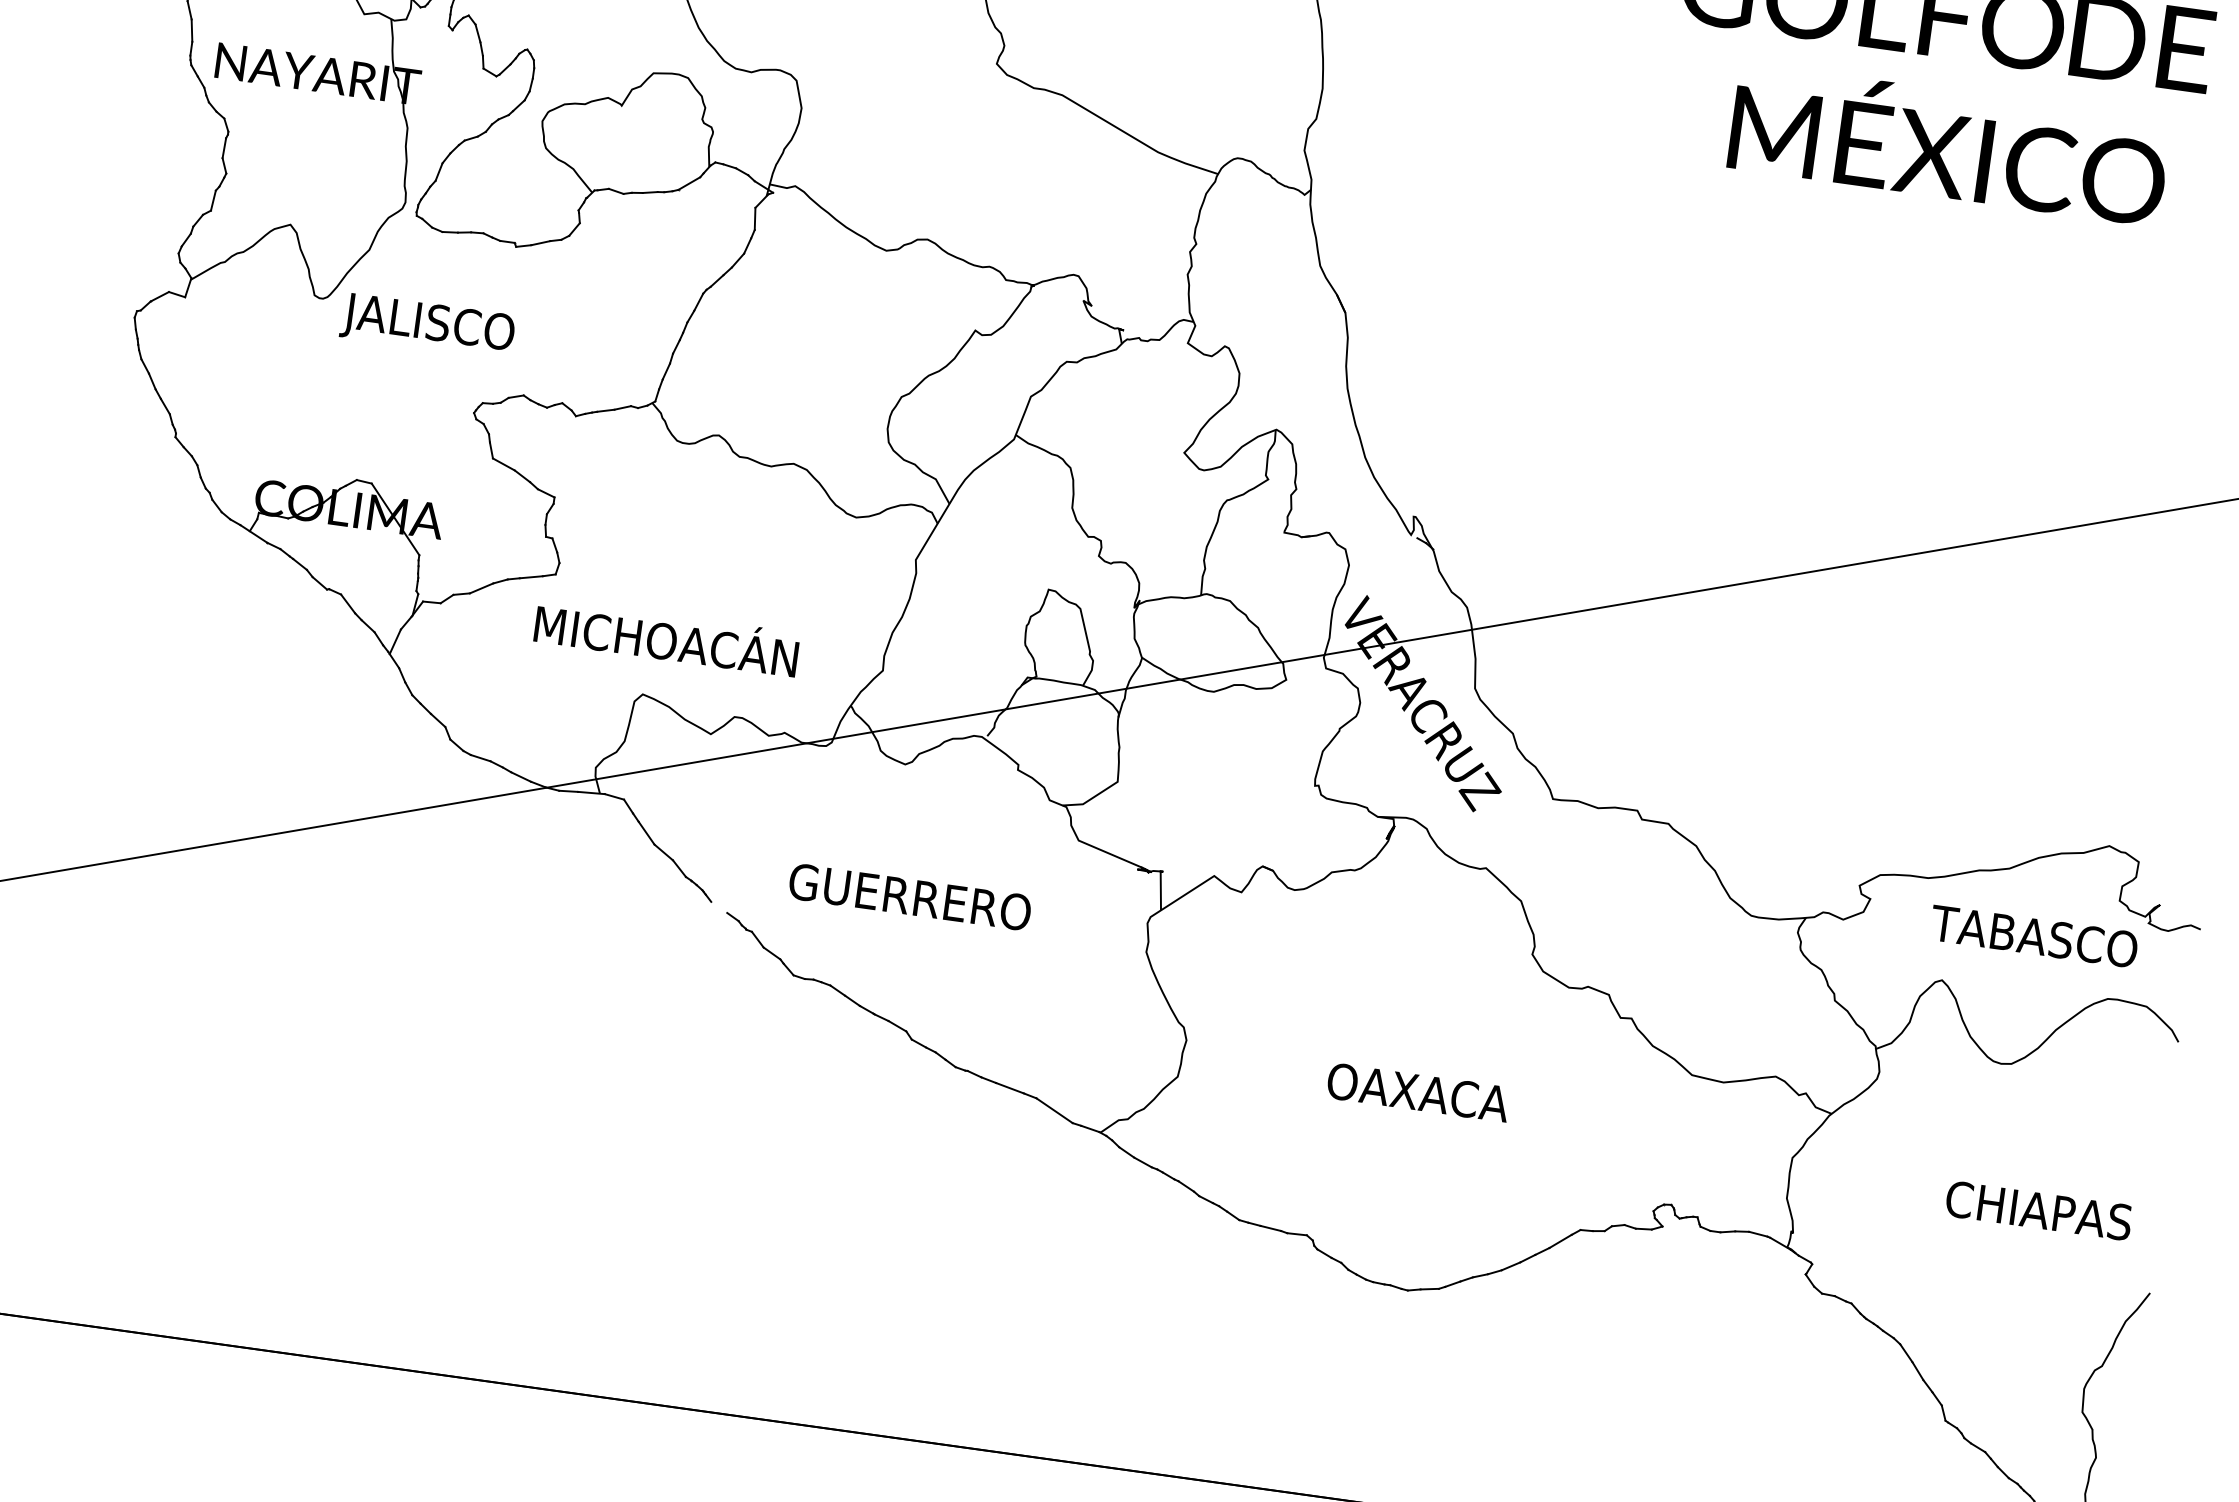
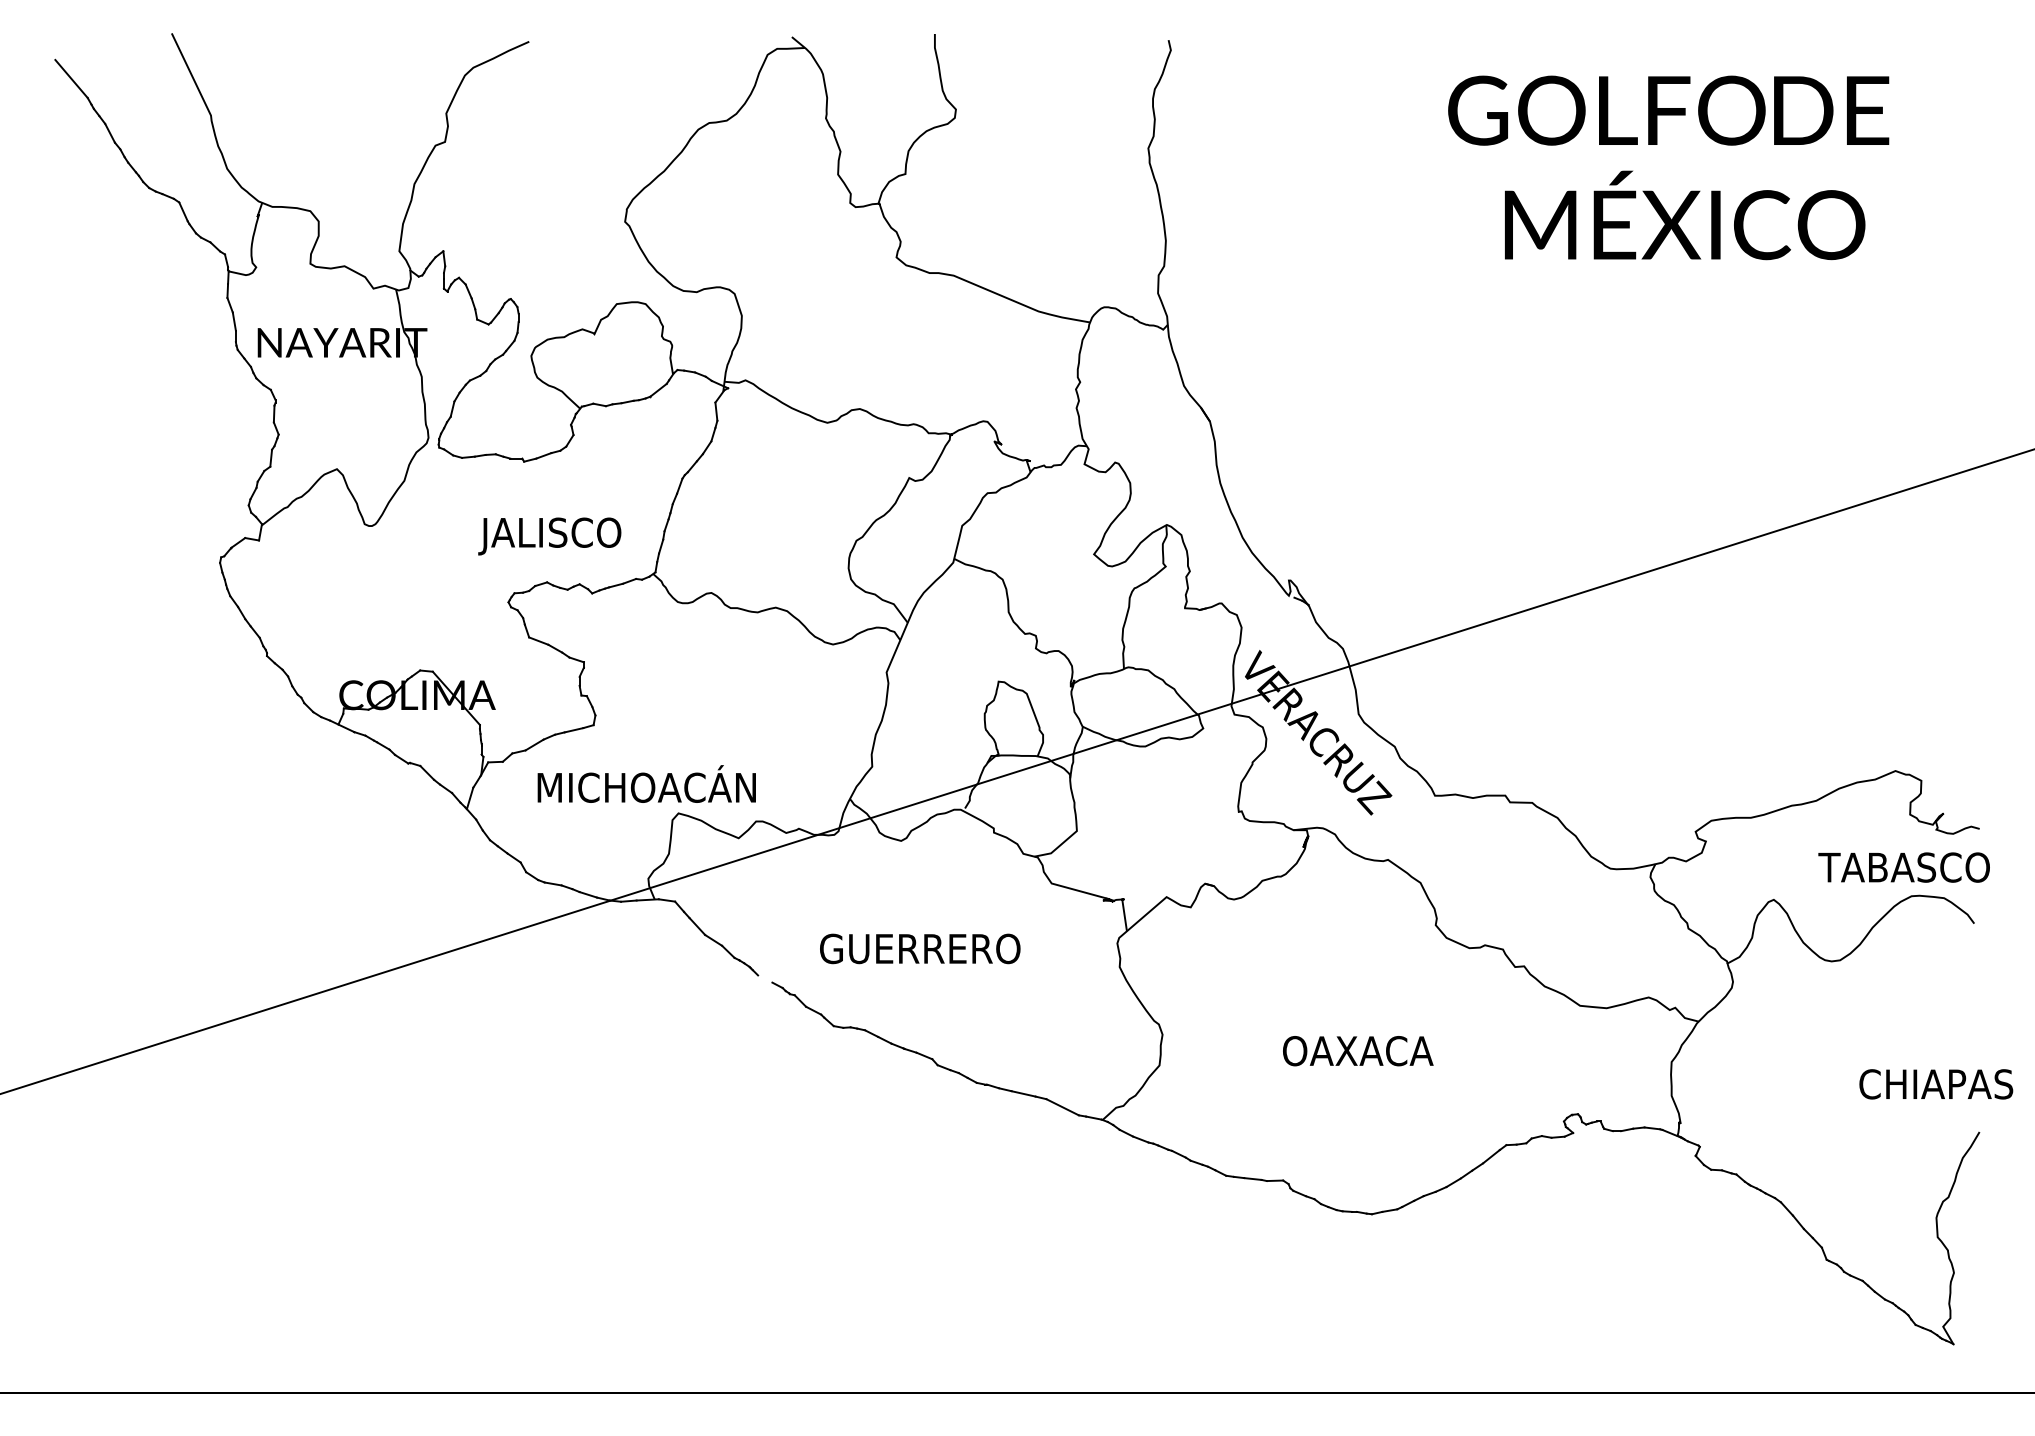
text: (427, 326) -> (549, 536), moved
text: (666, 636) -> (646, 783), moved
text: (2033, 936) -> (1903, 867), moved
text: (2039, 1210) -> (1936, 1084), moved

